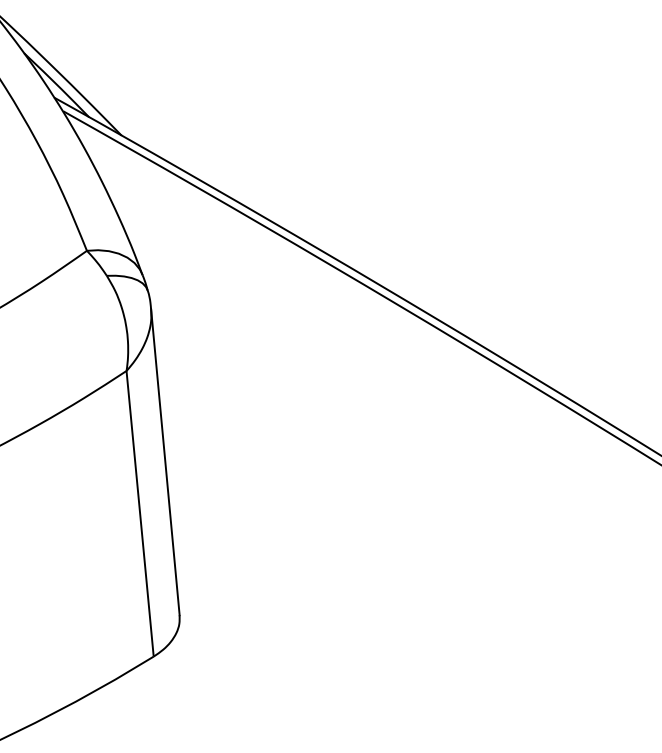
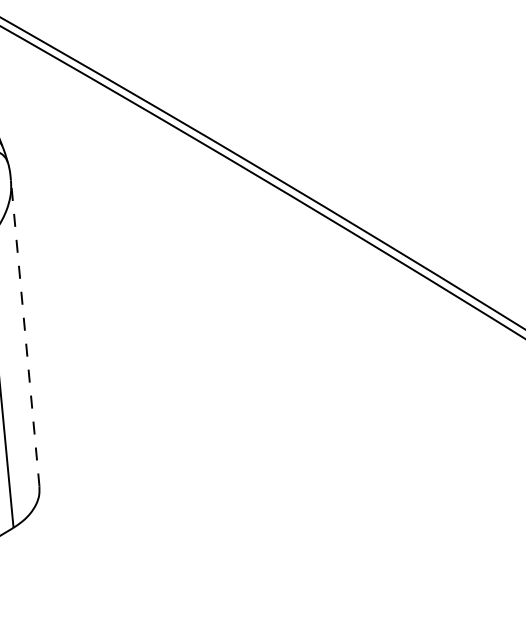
line: (165, 462) -> (25, 333), solid -> dashed

